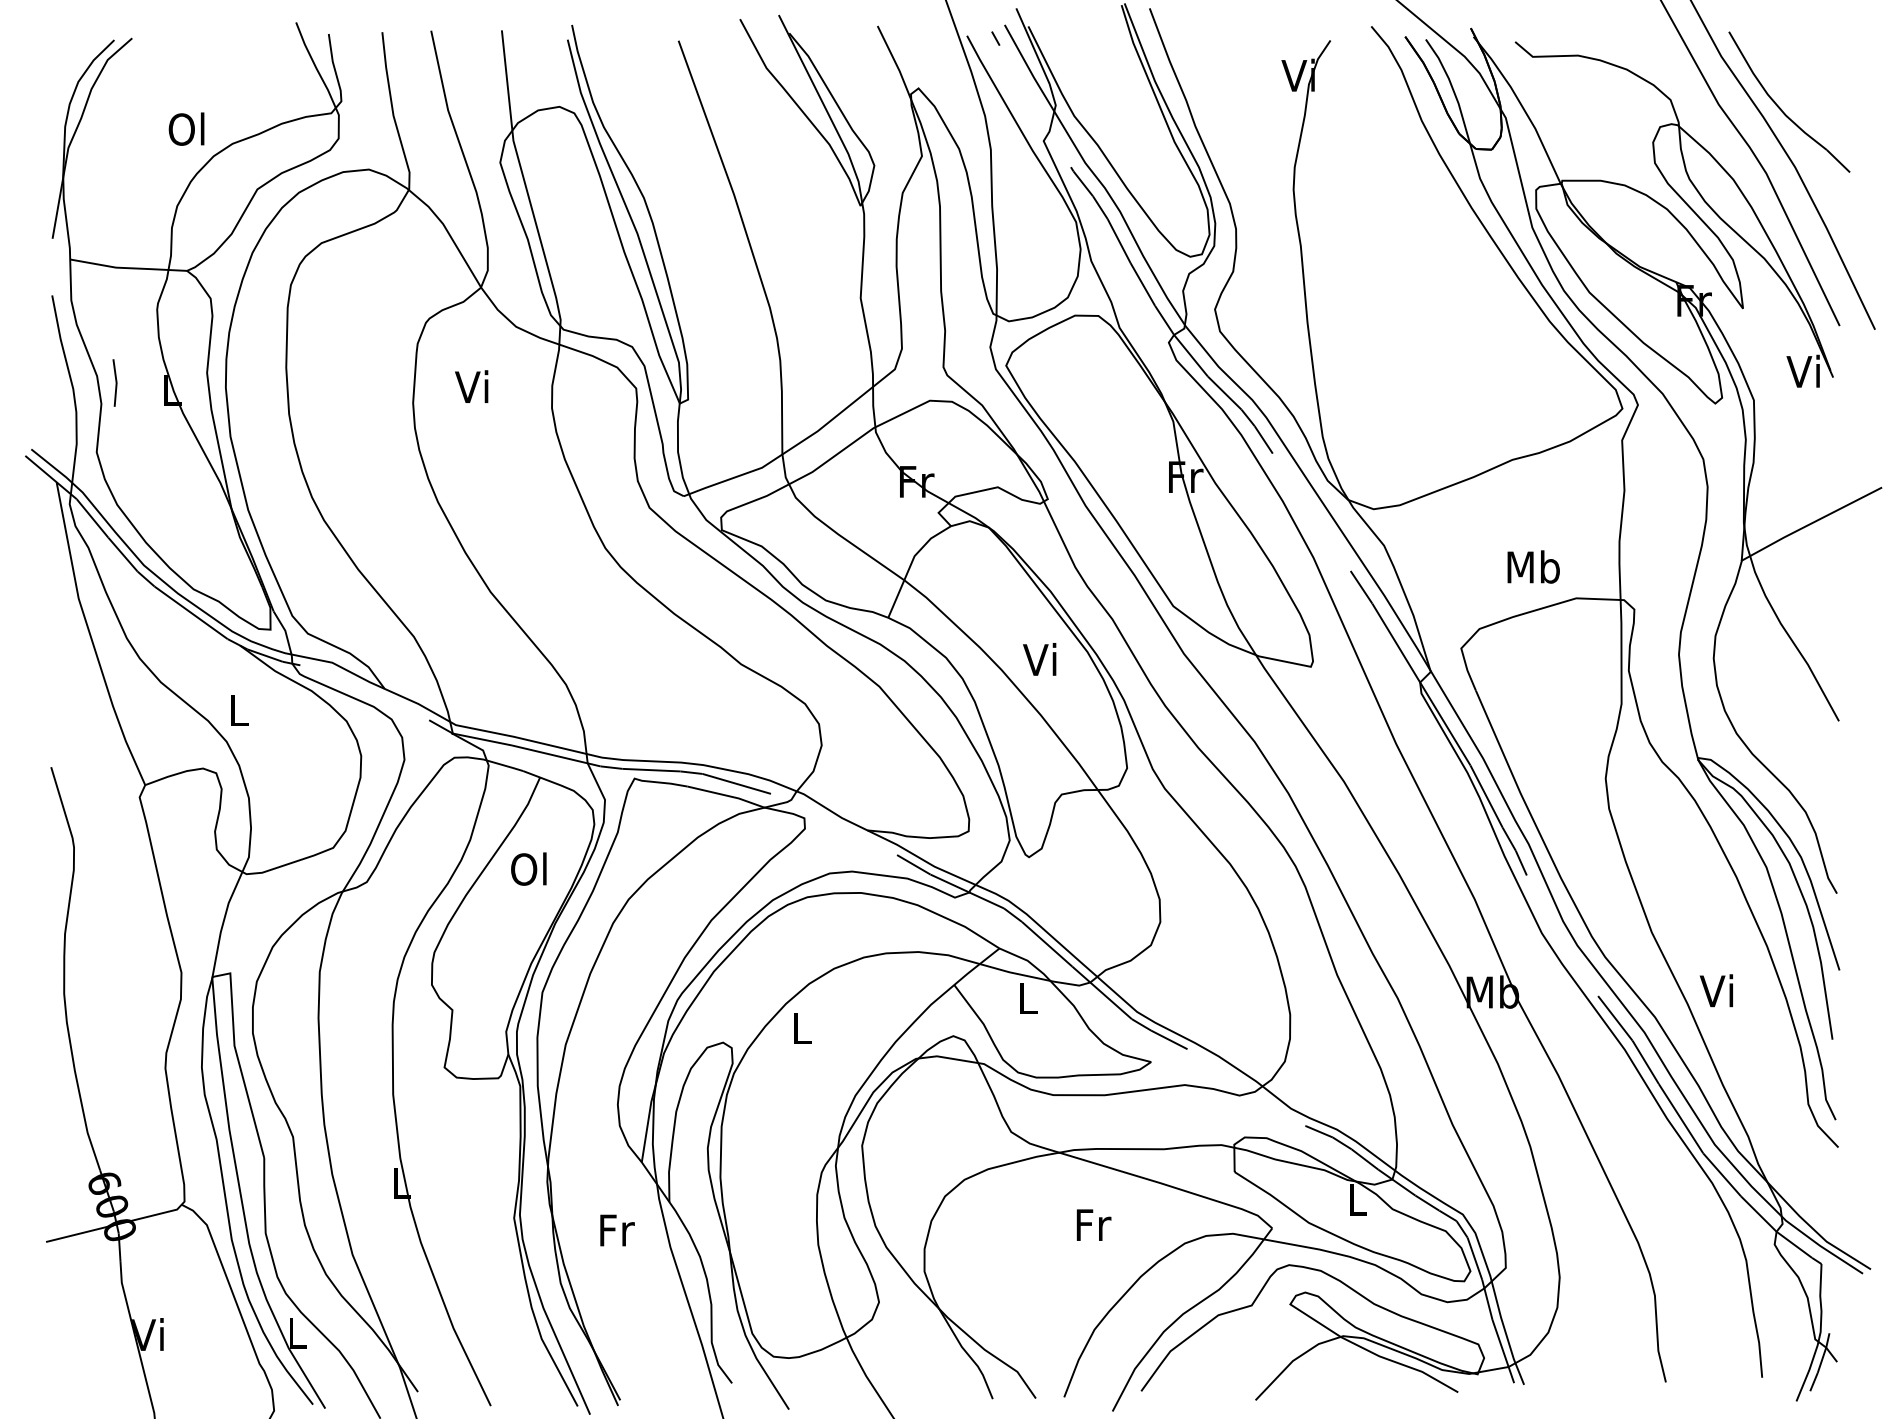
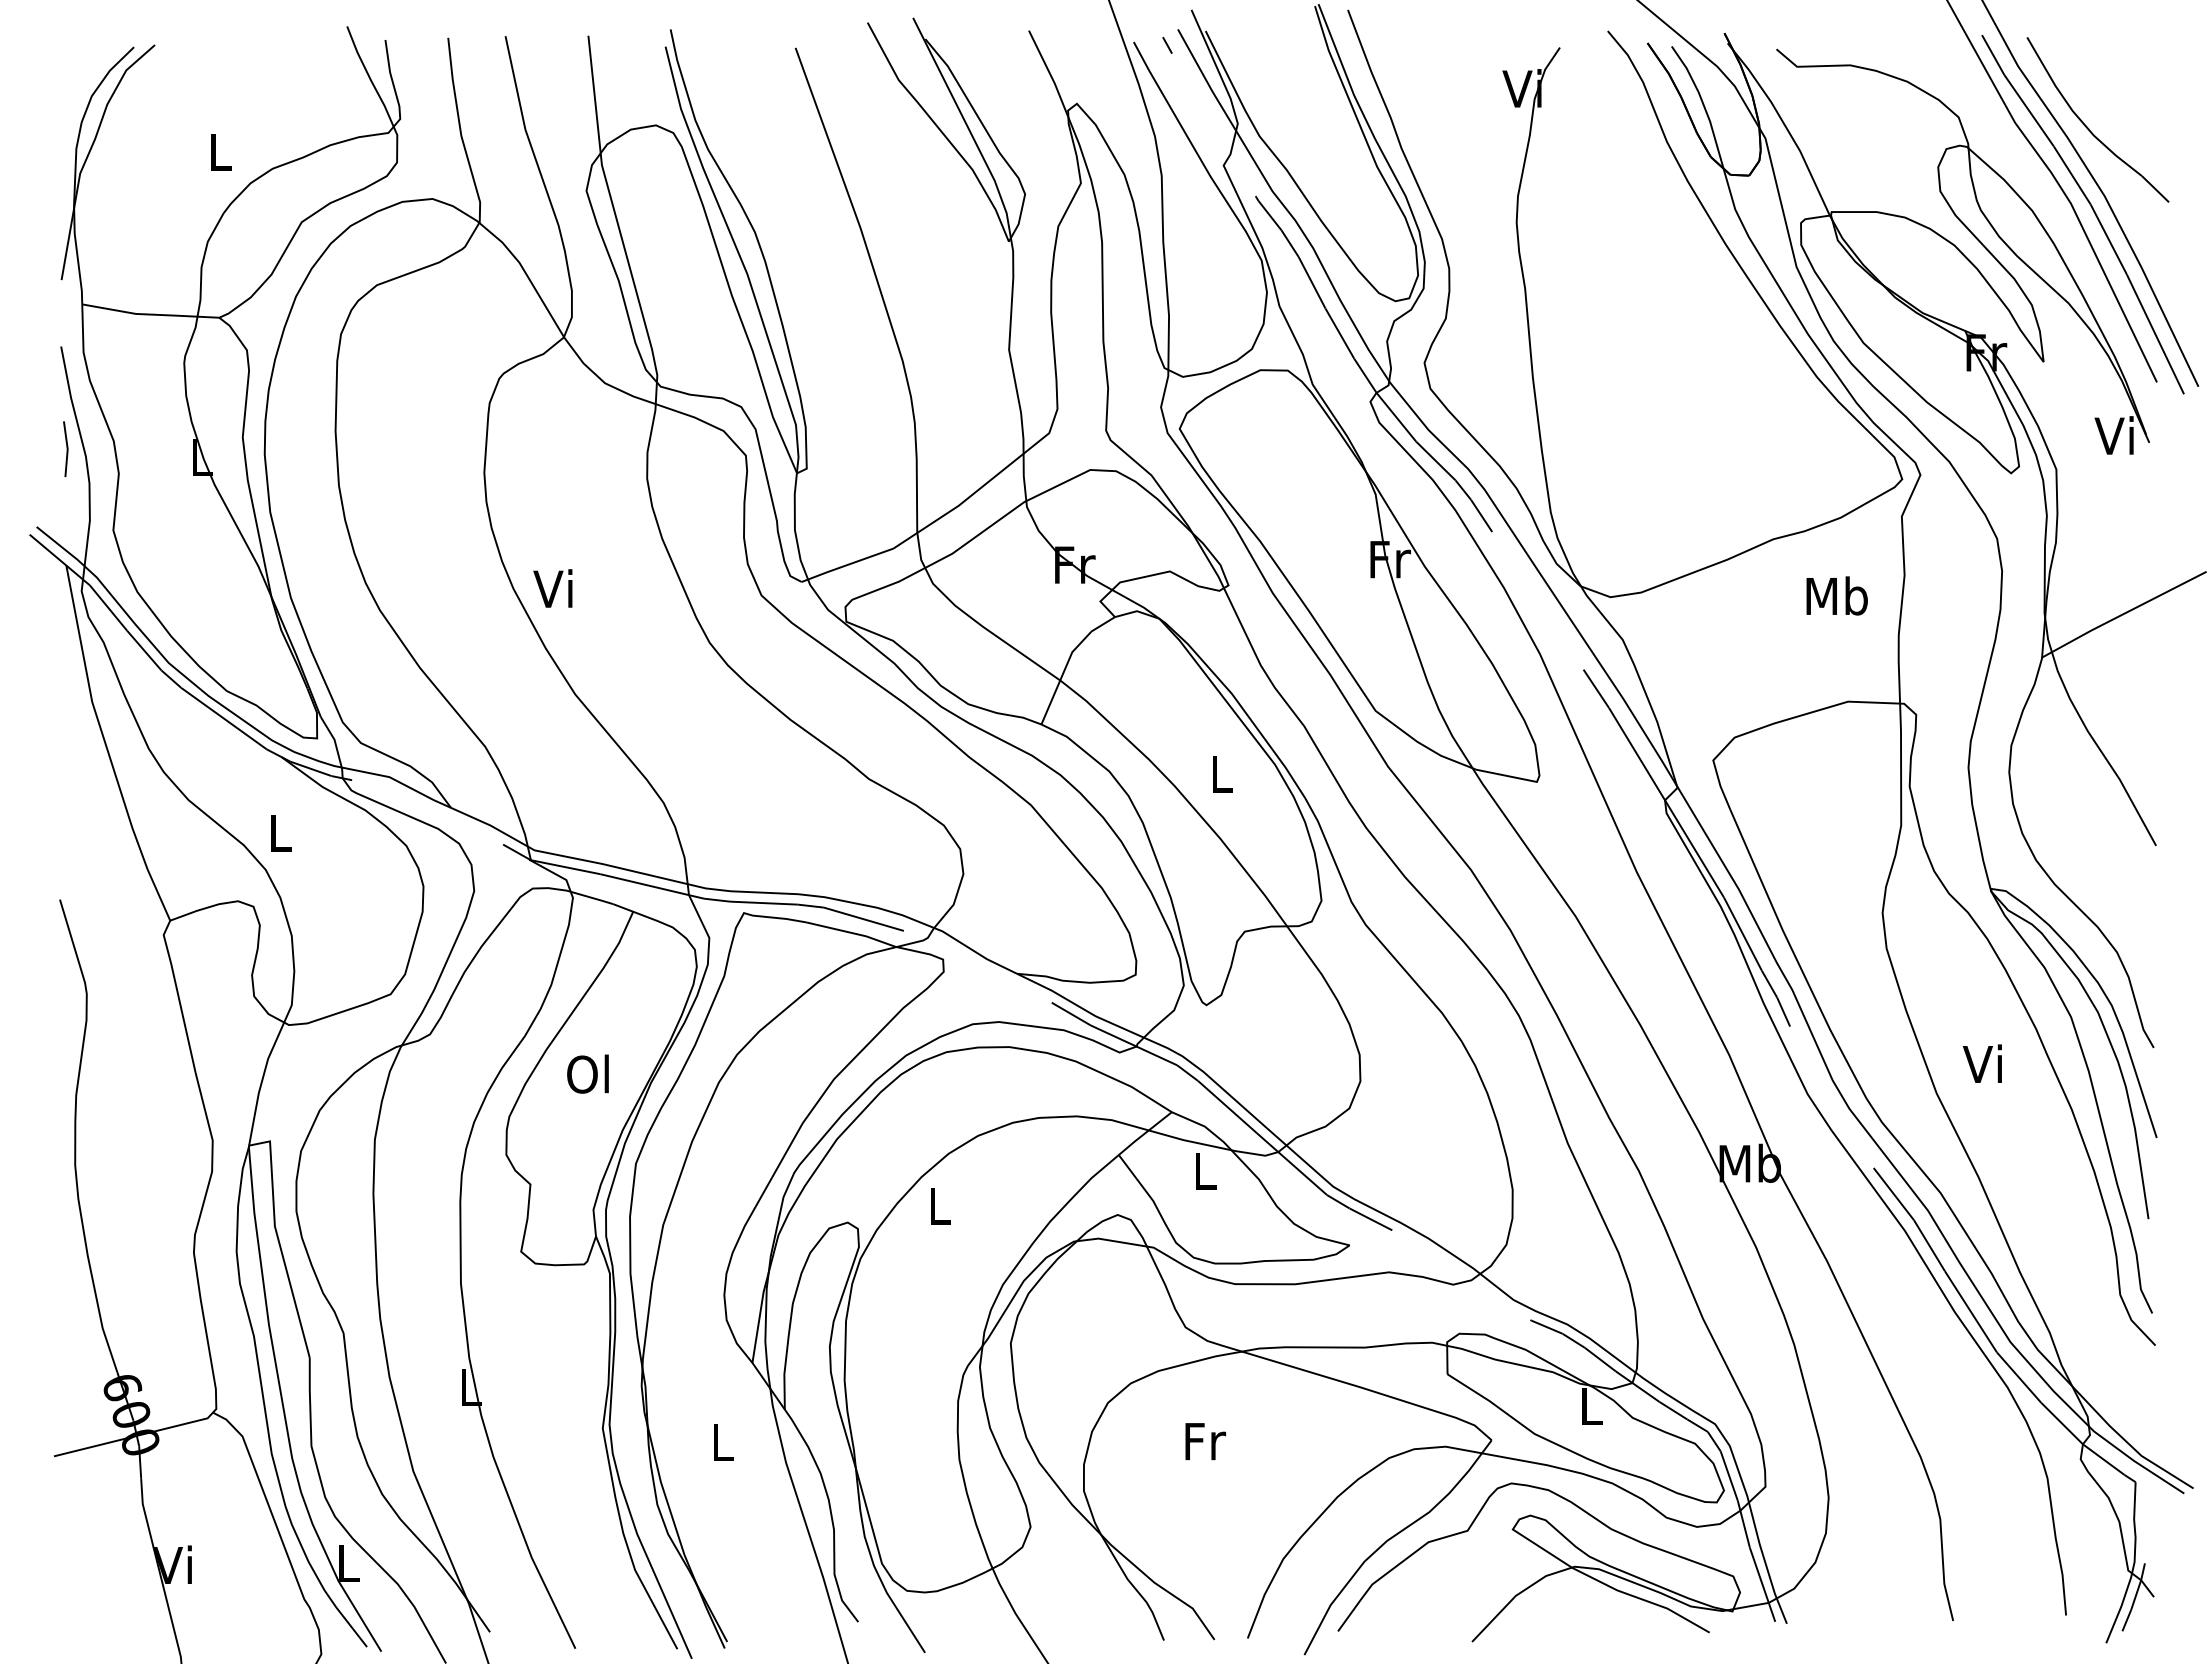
text: (186, 129) -> (218, 151), Ol -> L
curve: (1784, 179) -> (2092, 210), added
line: (115, 383) -> (66, 449), moved
text: (471, 386) -> (552, 588), moved
text: (1533, 566) -> (1836, 595), moved
text: (1039, 659) -> (1218, 773), Vi -> L
text: (528, 868) -> (587, 1073), moved
text: (1715, 990) -> (1981, 1063), moved
text: (1093, 1225) -> (1205, 1441), moved
text: (617, 1230) -> (723, 1442), Fr -> L

